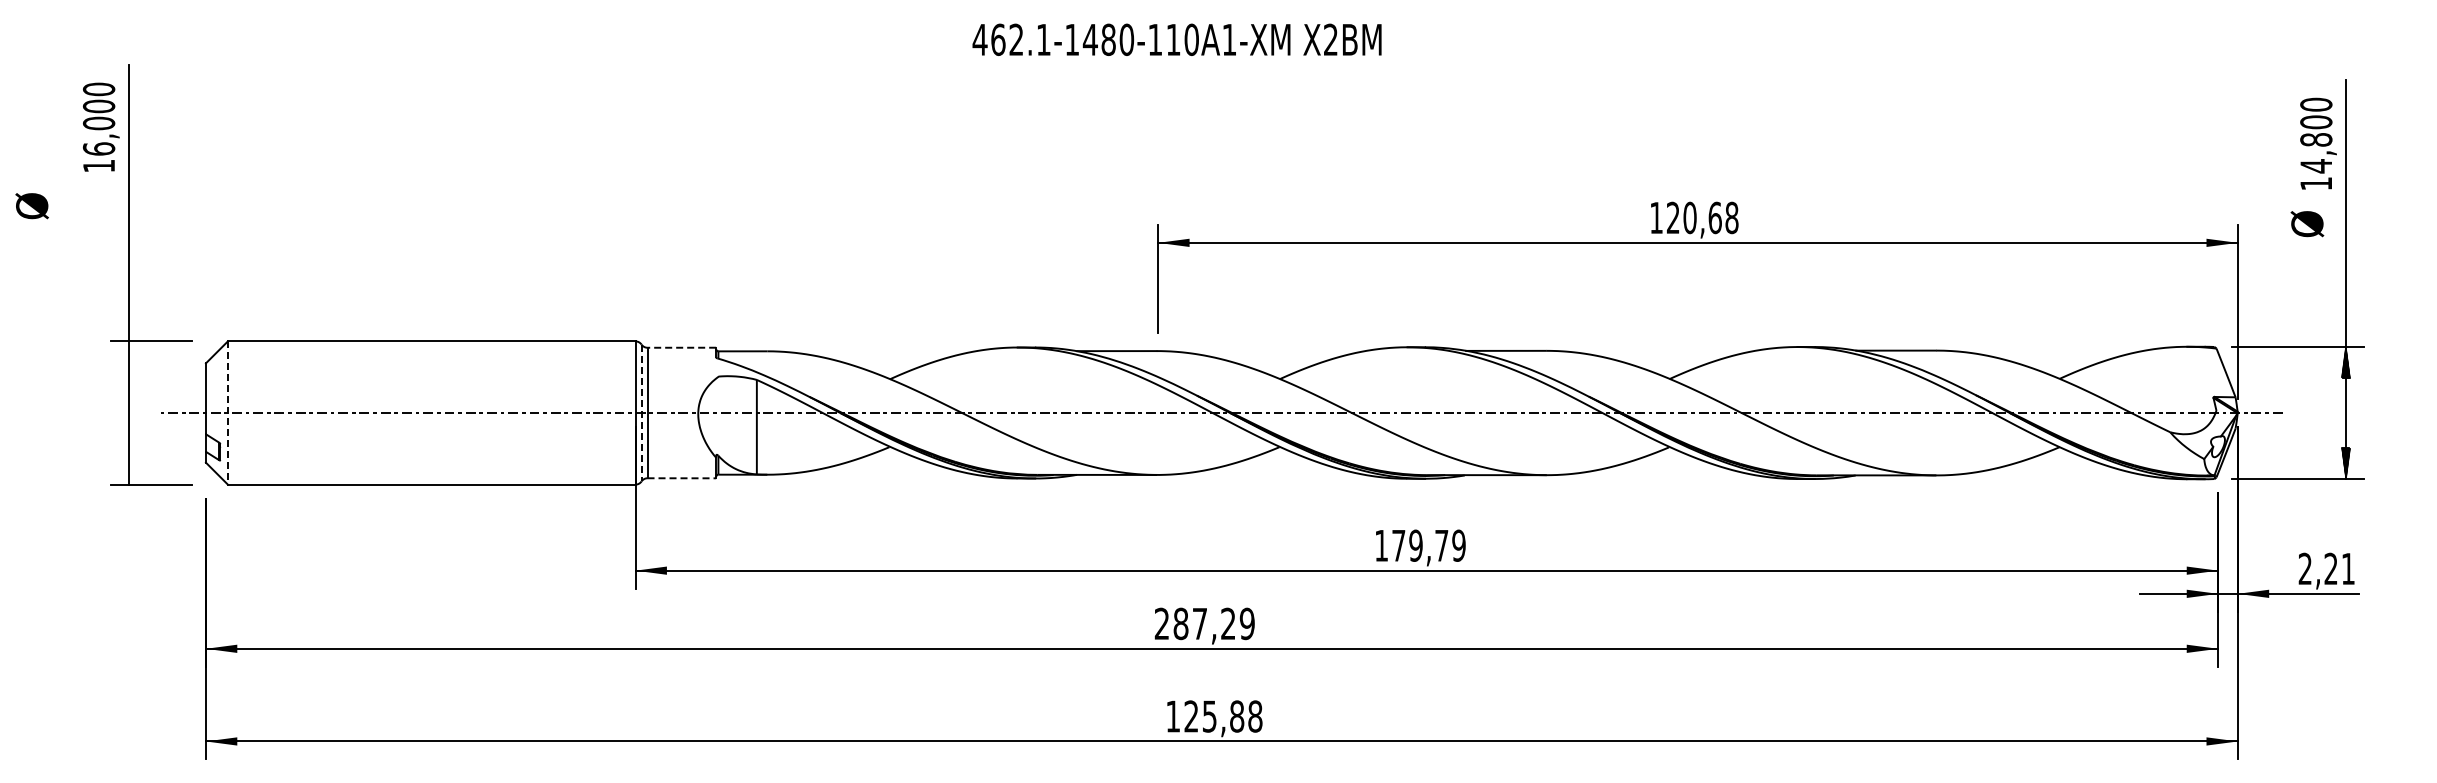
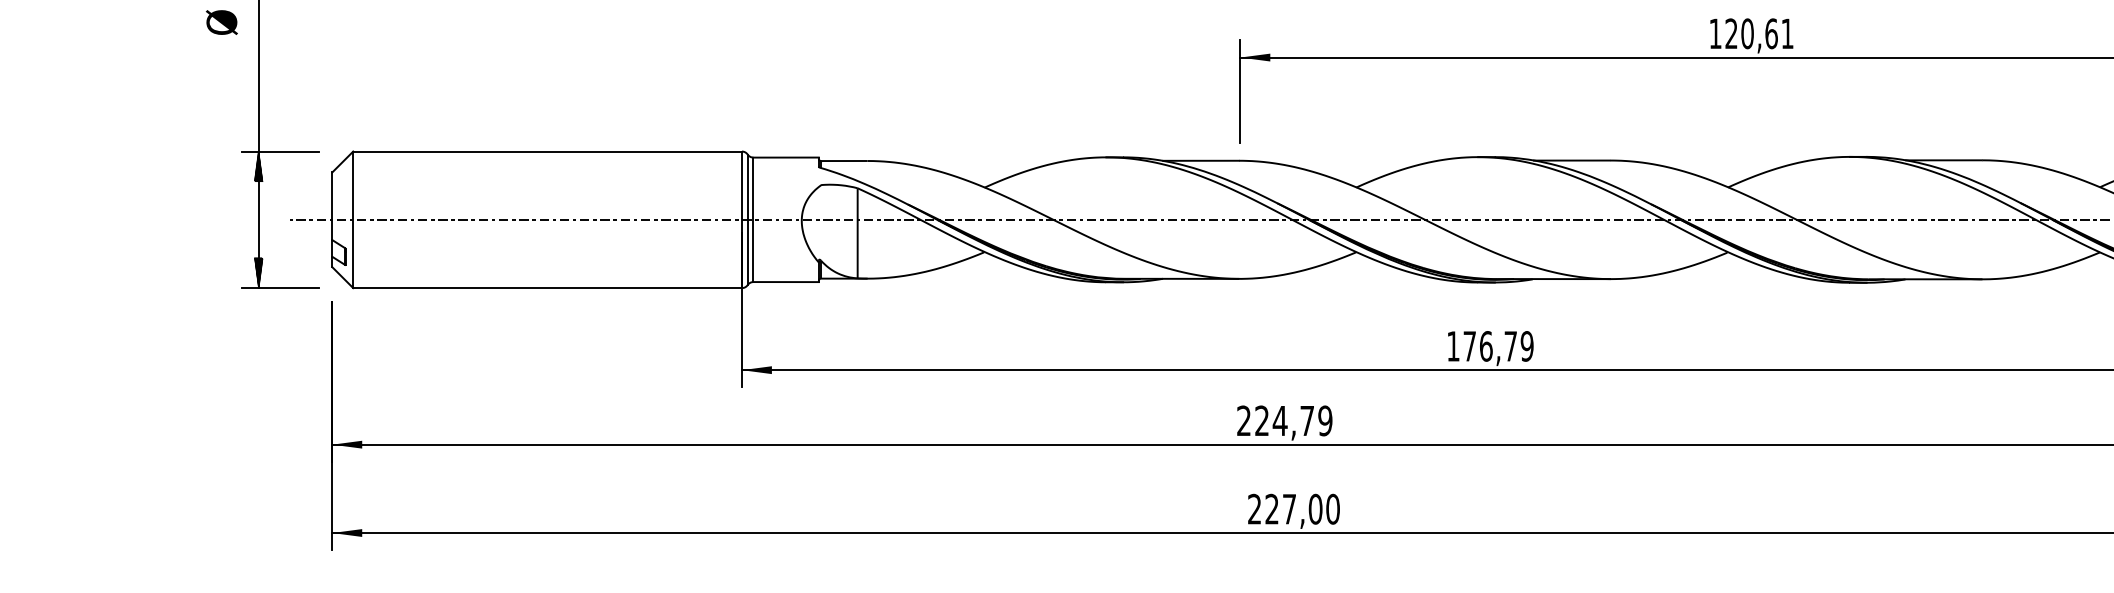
text: (31, 206) -> (221, 22), moved
text: (1731, 217) -> (1787, 33), 120,68 -> 120,61
line: (681, 347) -> (785, 157), dashed -> solid
hatch: (128, 356) -> (258, 165), added
line: (227, 413) -> (352, 220), dashed -> solid
line: (641, 413) -> (747, 220), dashed -> solid
hatch: (128, 468) -> (258, 272), added
line: (682, 478) -> (786, 282), dashed -> solid
text: (1415, 545) -> (1485, 346), 179,79 -> 176,79
text: (1204, 623) -> (1284, 420), 287,29 -> 224,79
text: (1214, 716) -> (1294, 509), 125,88 -> 227,00

